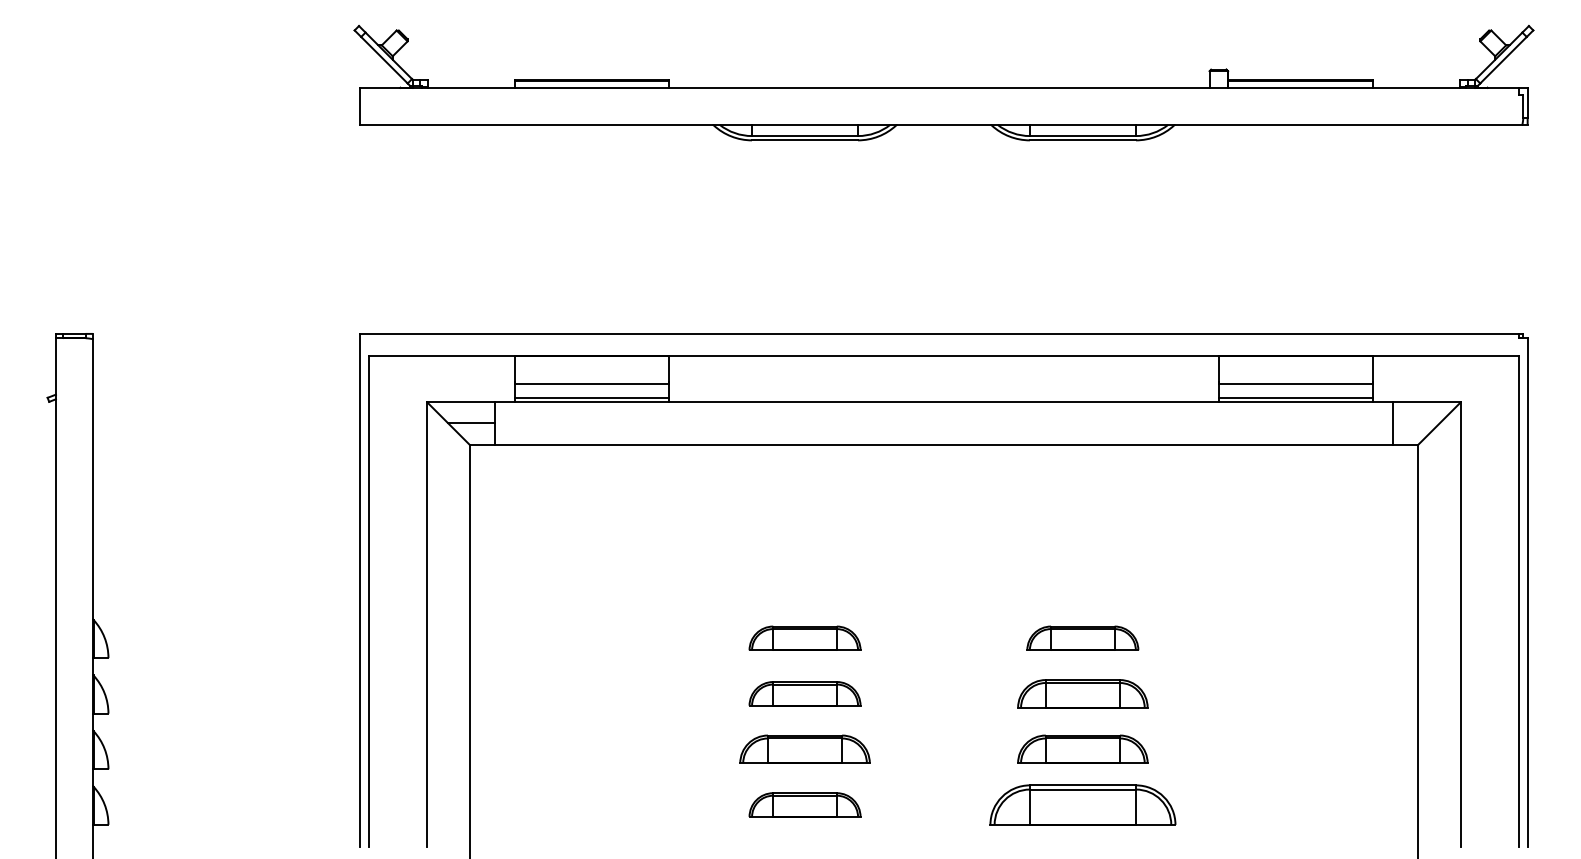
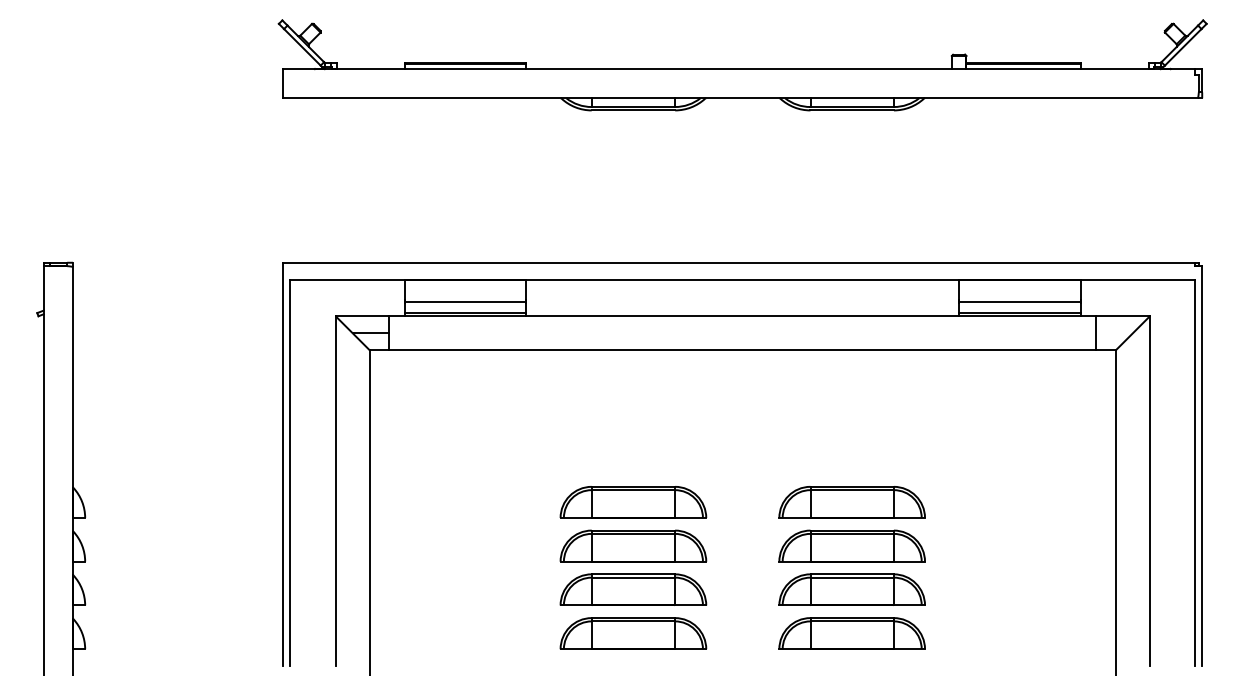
part: (805, 638) -> (633, 502), size x1.67
part: (1082, 638) -> (851, 502), size x1.67
part: (805, 693) -> (633, 545), size x1.67
part: (1082, 693) -> (851, 545), size x1.43
part: (805, 749) -> (633, 589), size x1.43
part: (1082, 749) -> (851, 589), size x1.43
part: (805, 804) -> (633, 633), size x1.67

